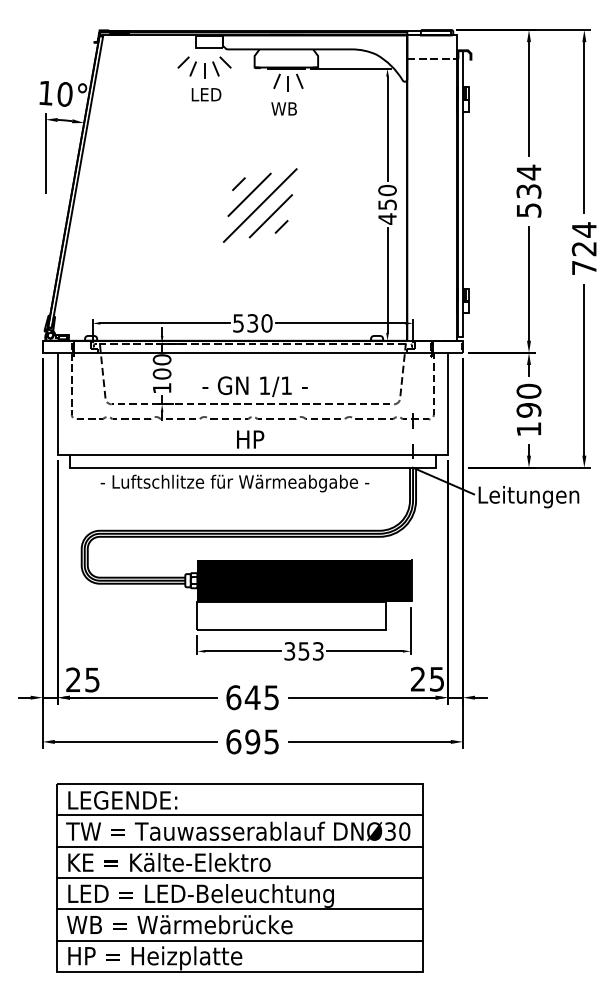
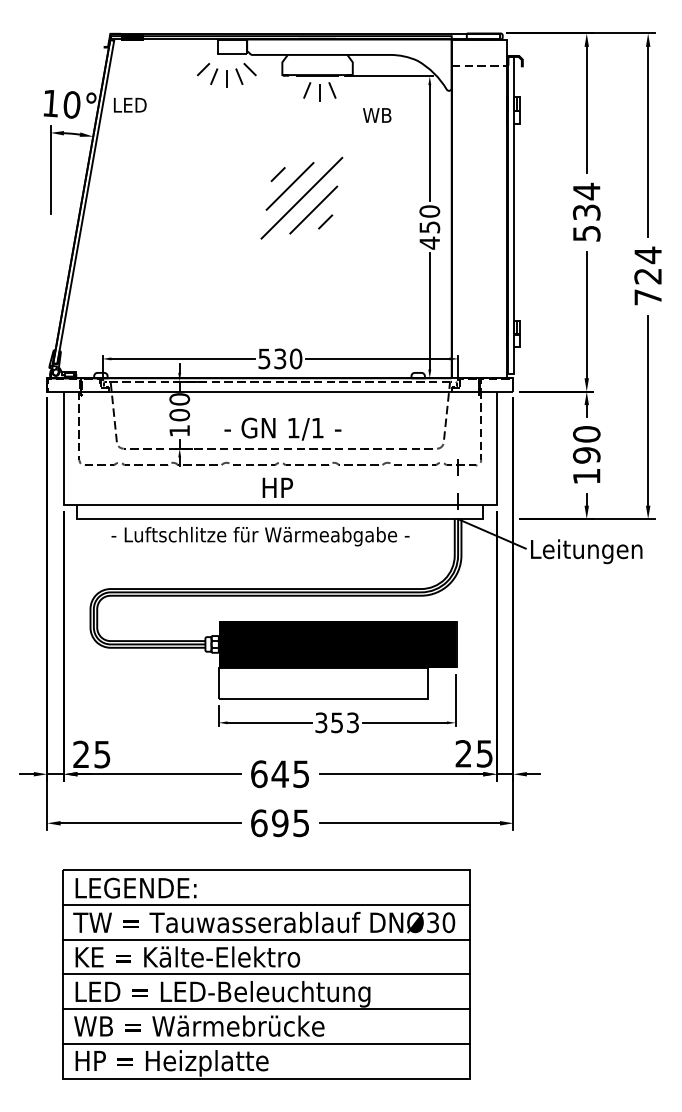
text: (206, 94) -> (130, 104), moved
text: (283, 108) -> (376, 114), moved
part: (259, 205) -> (301, 198), moved

